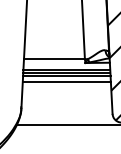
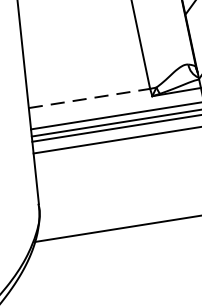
line: (54, 59) -> (89, 98), solid -> dashed

